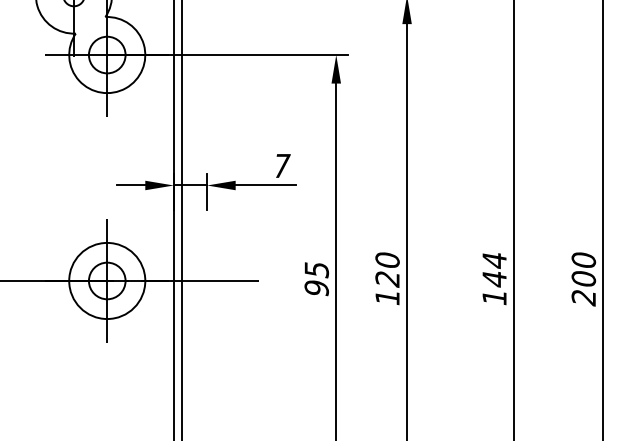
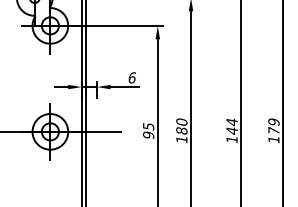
text: (282, 165) -> (132, 77), 7 -> 6
text: (386, 278) -> (181, 130), 120 -> 180
text: (582, 280) -> (273, 131), 200 -> 179

